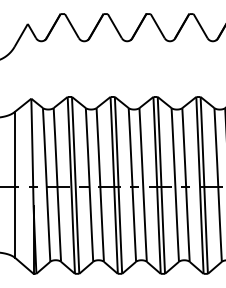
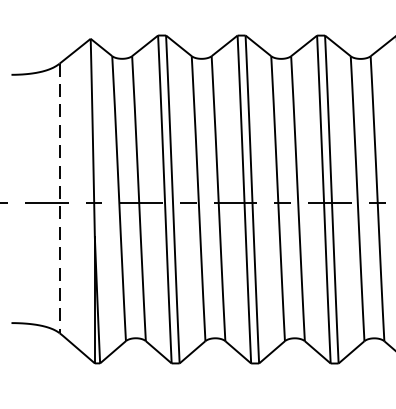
line: (14, 184) -> (59, 197), solid -> dashed

